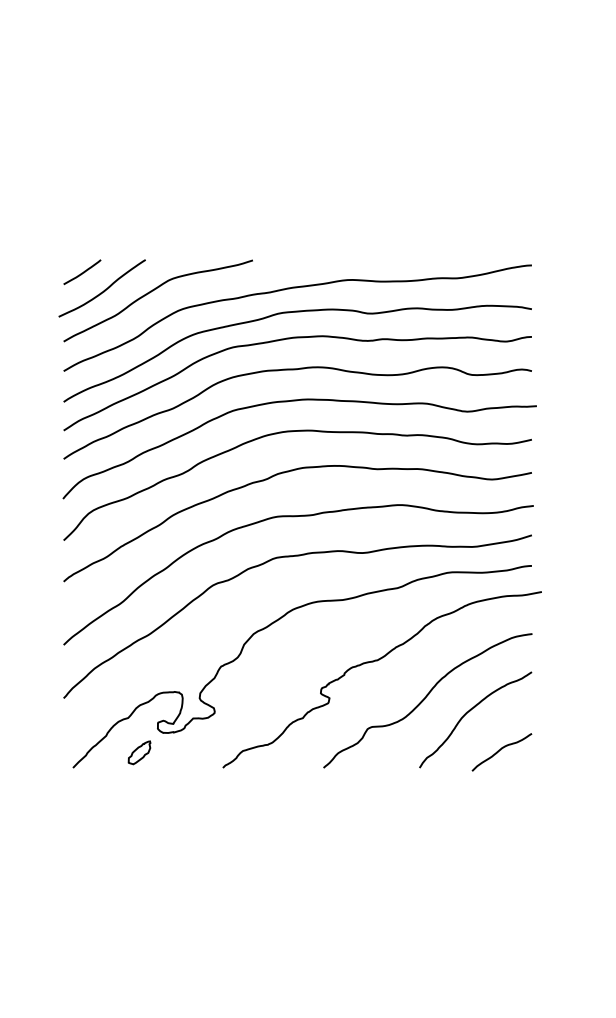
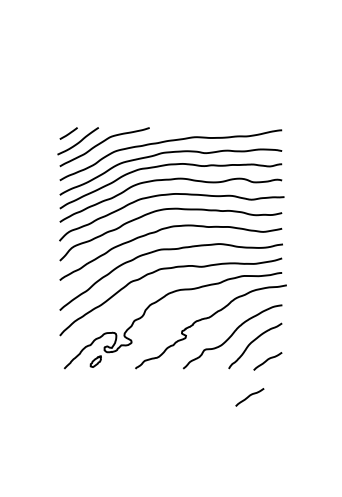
curve: (463, 828) -> (249, 397), added

